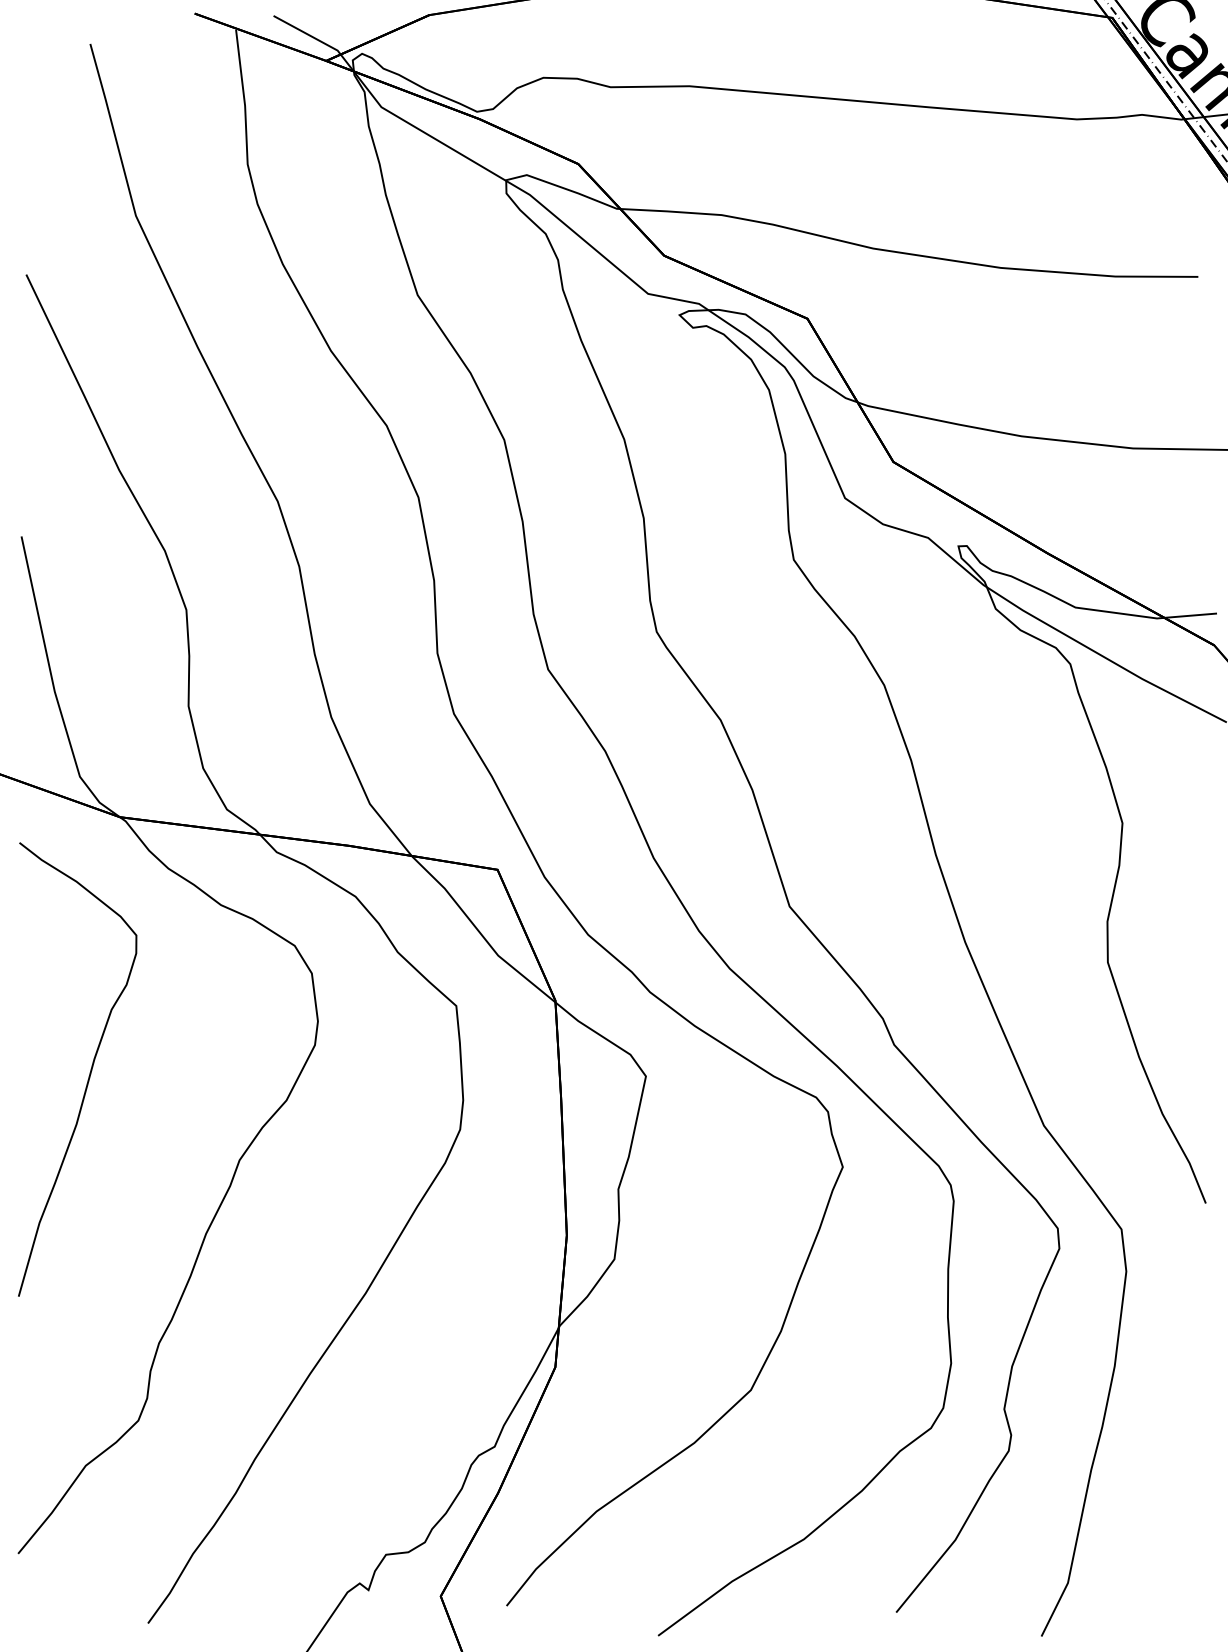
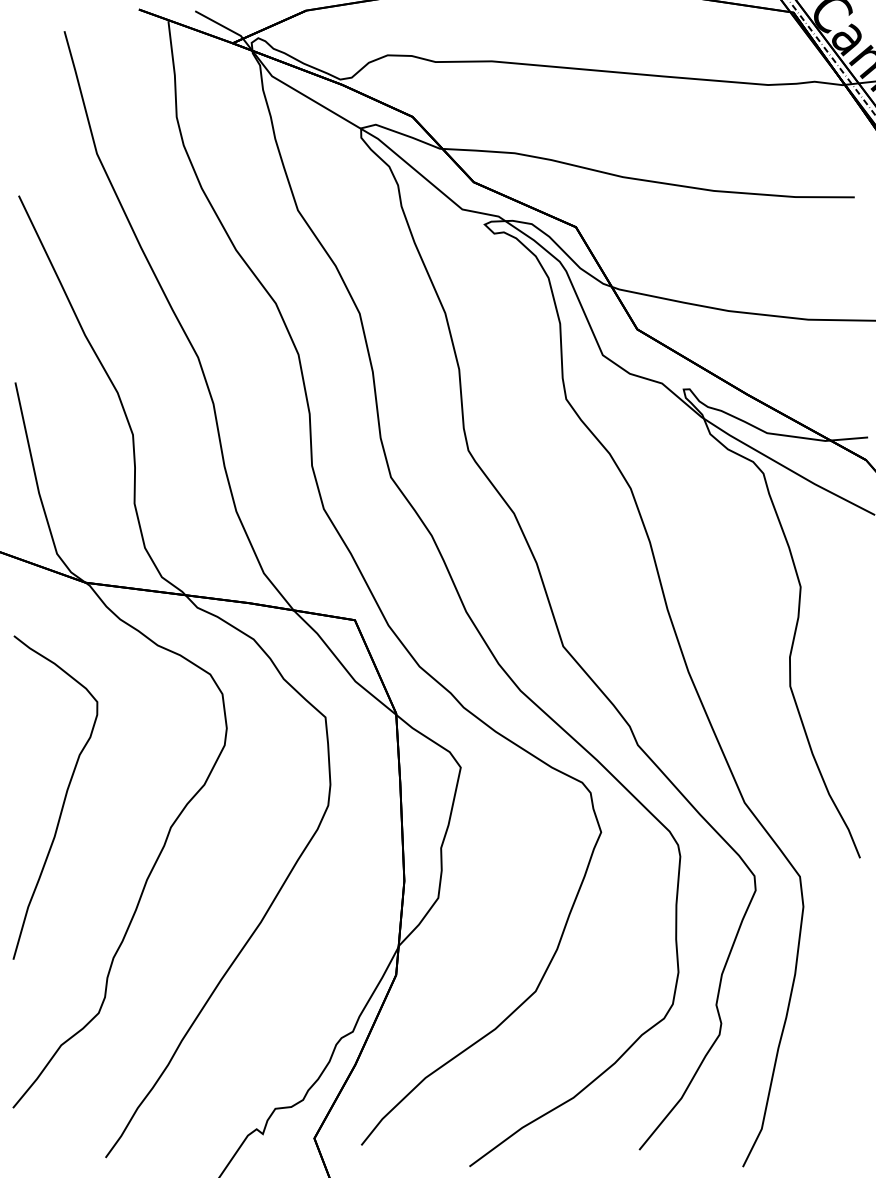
curve: (88, 1073) -> (63, 800), moved

